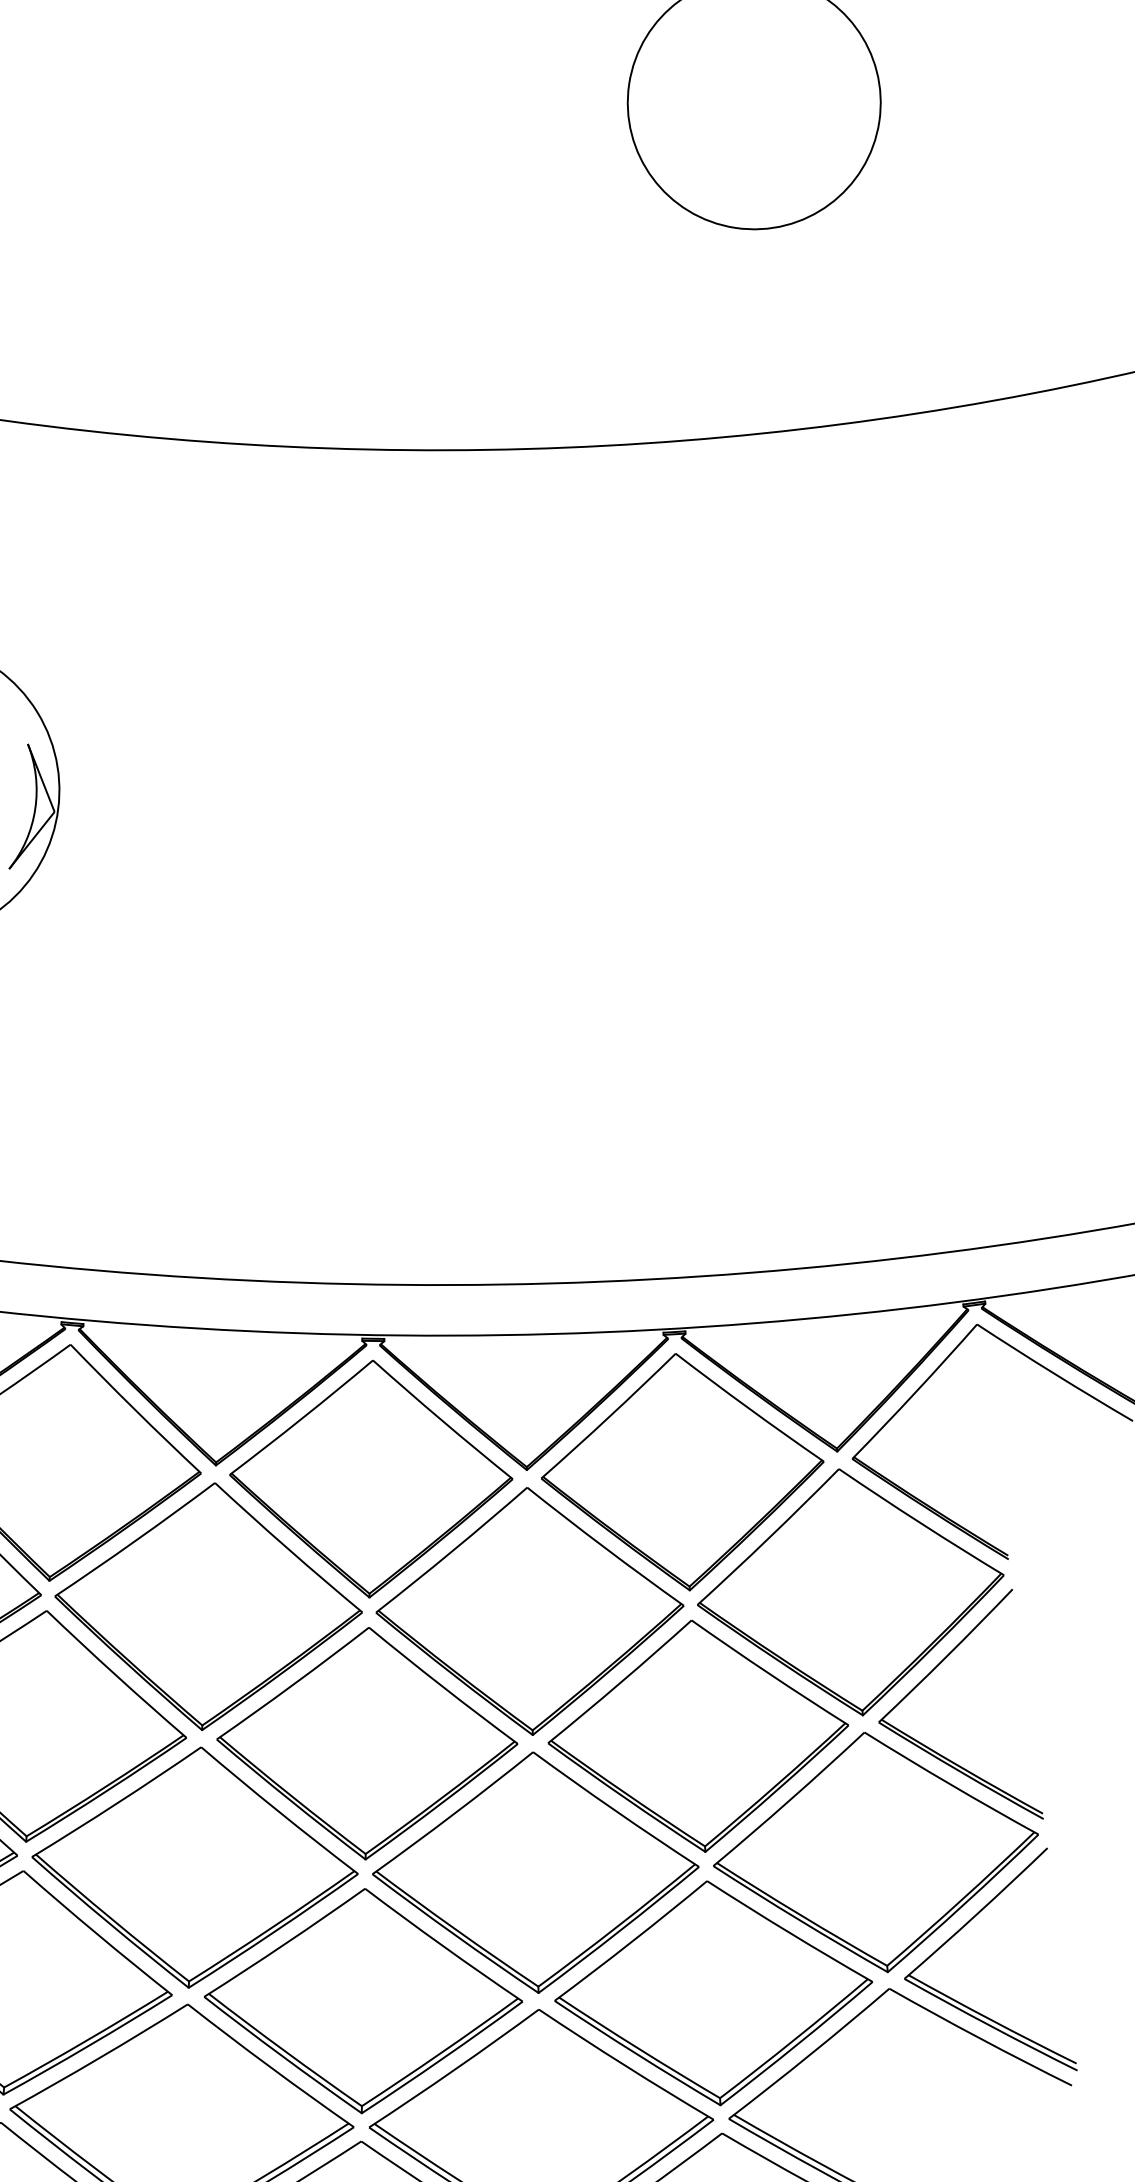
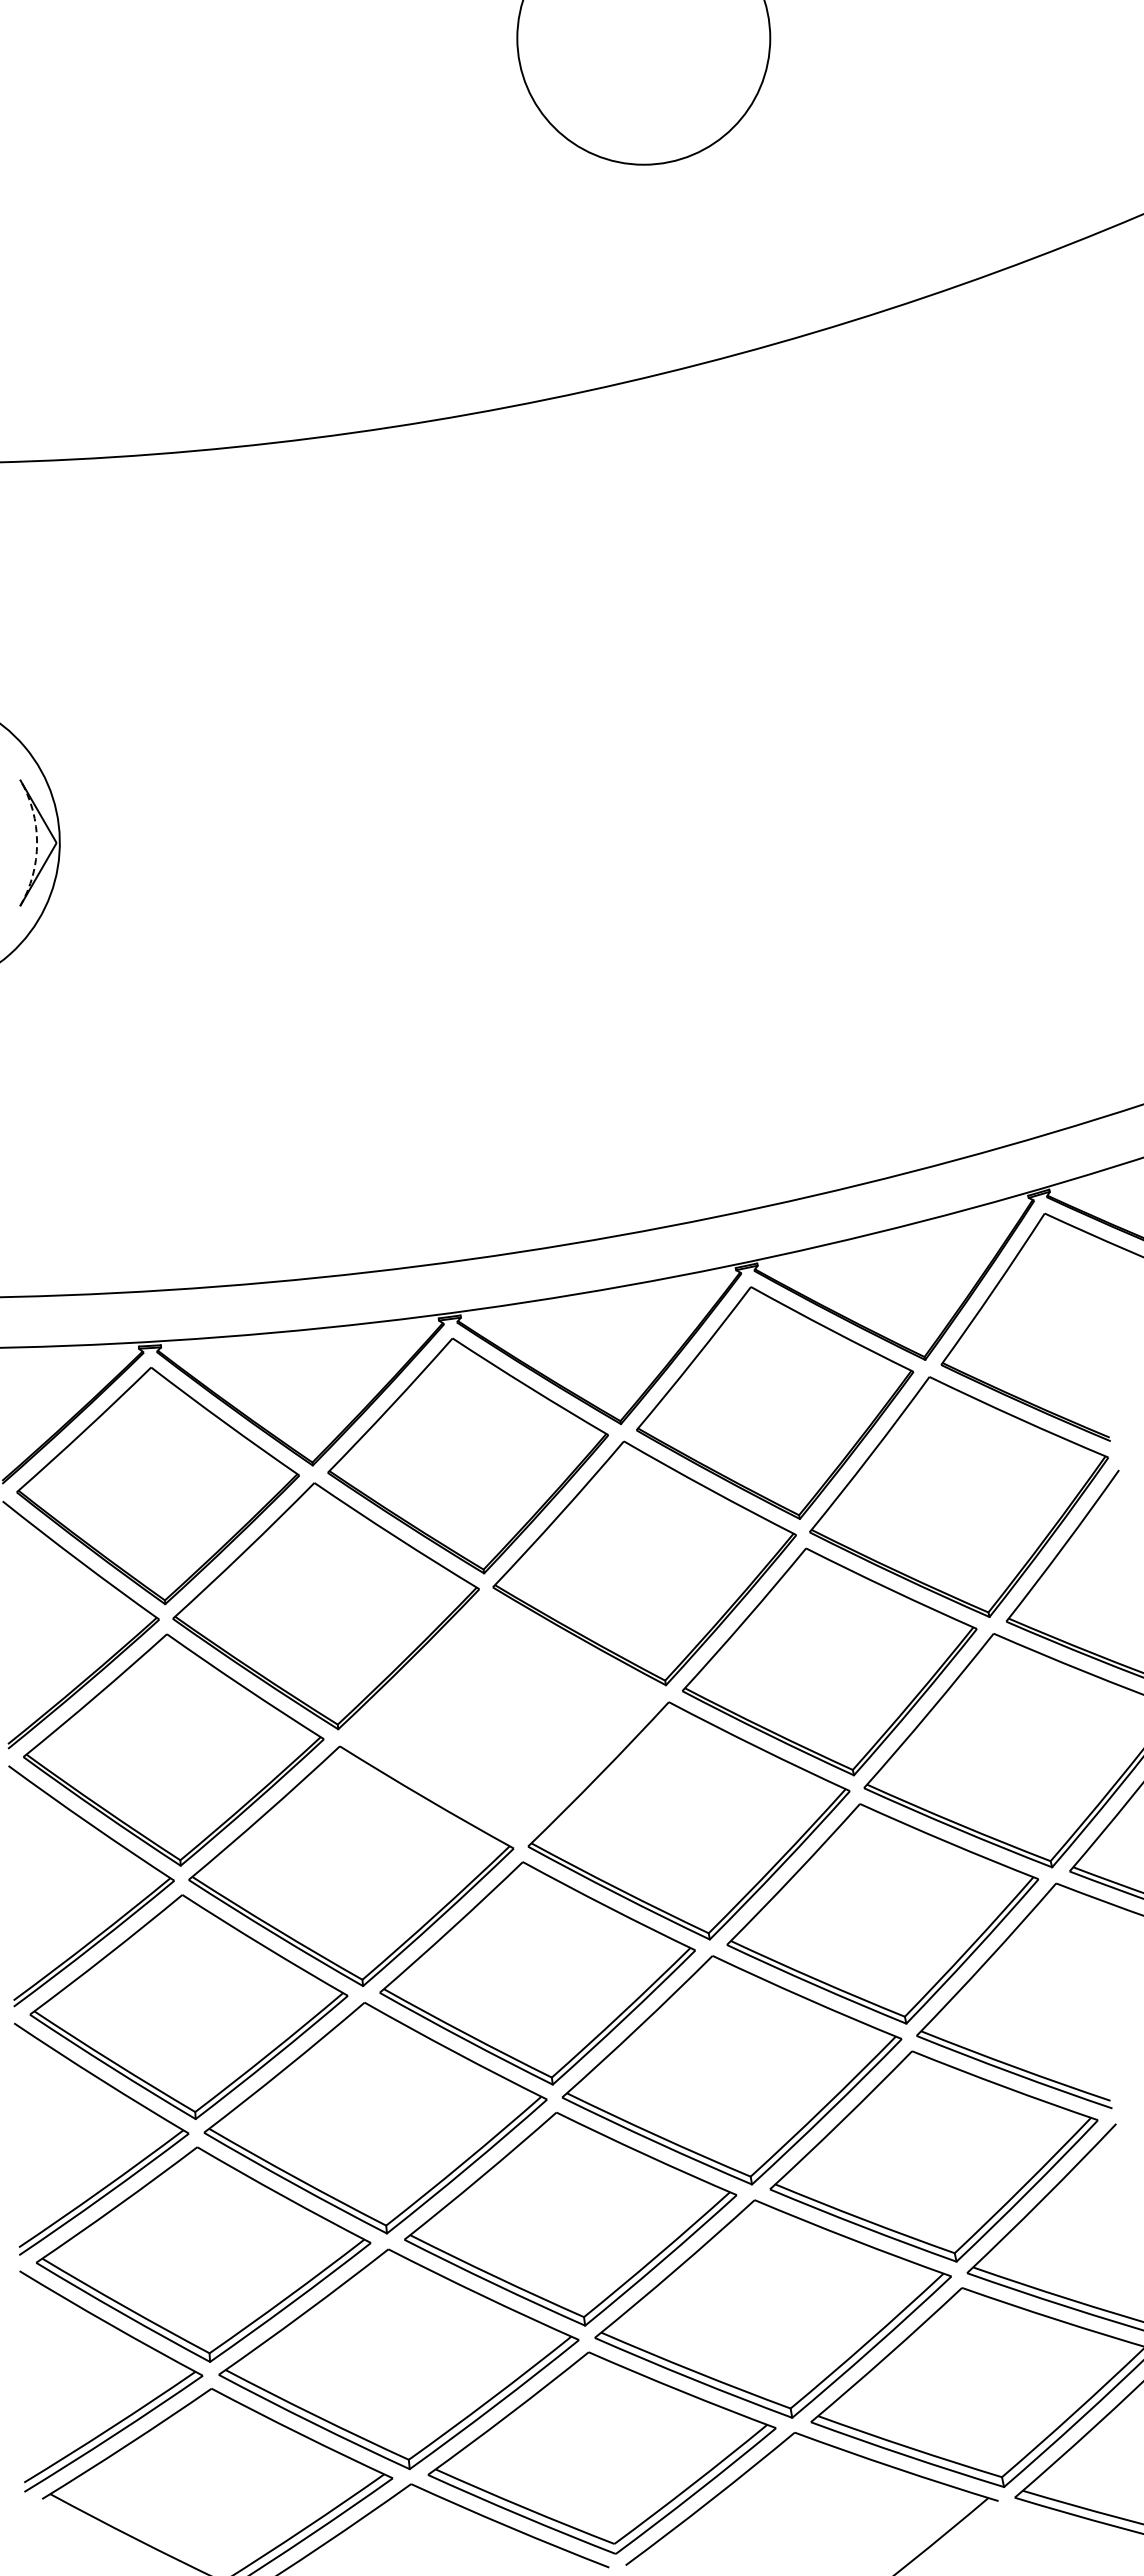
arc: (35, 809) -> (37, 843), solid -> dashed
part: (366, 1742) -> (502, 1717), removed

